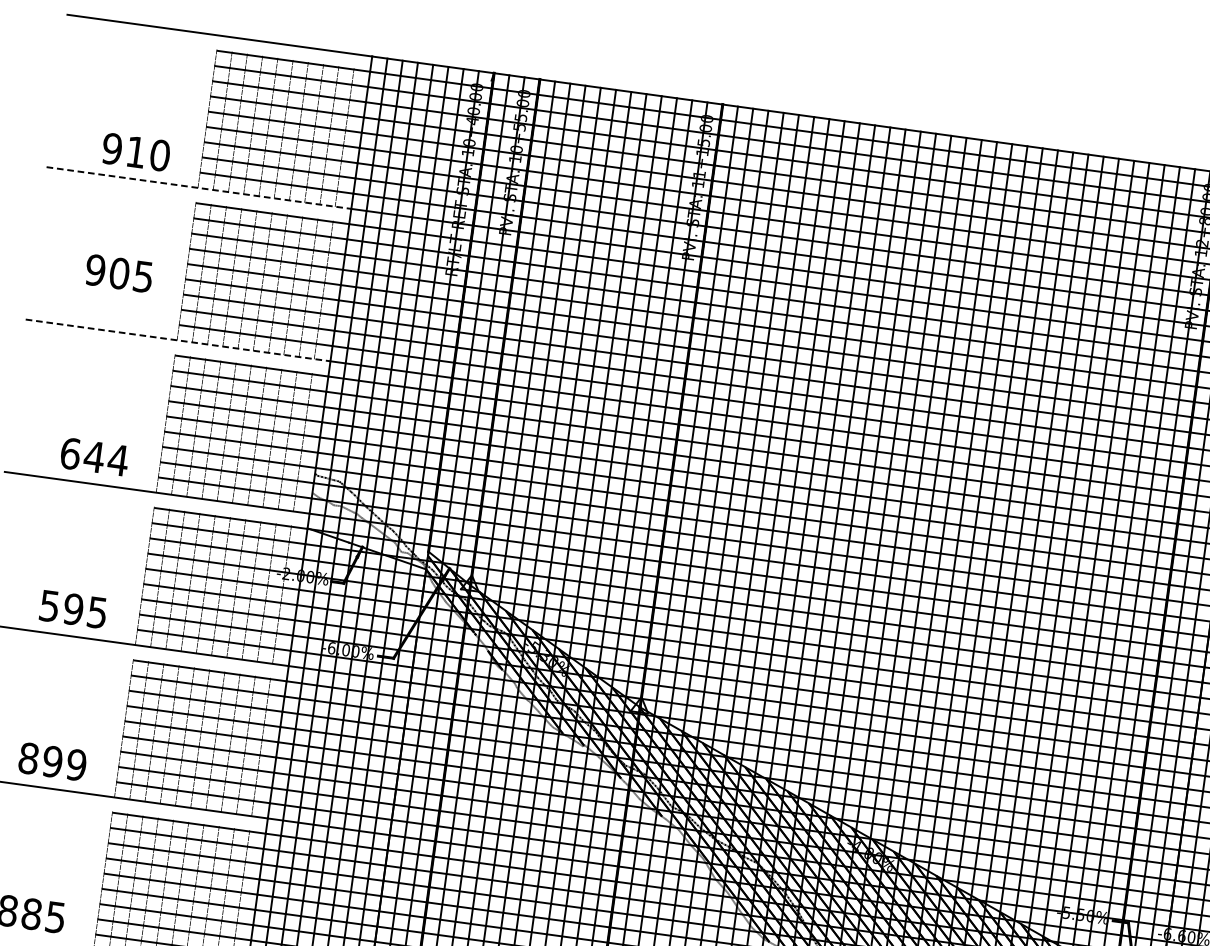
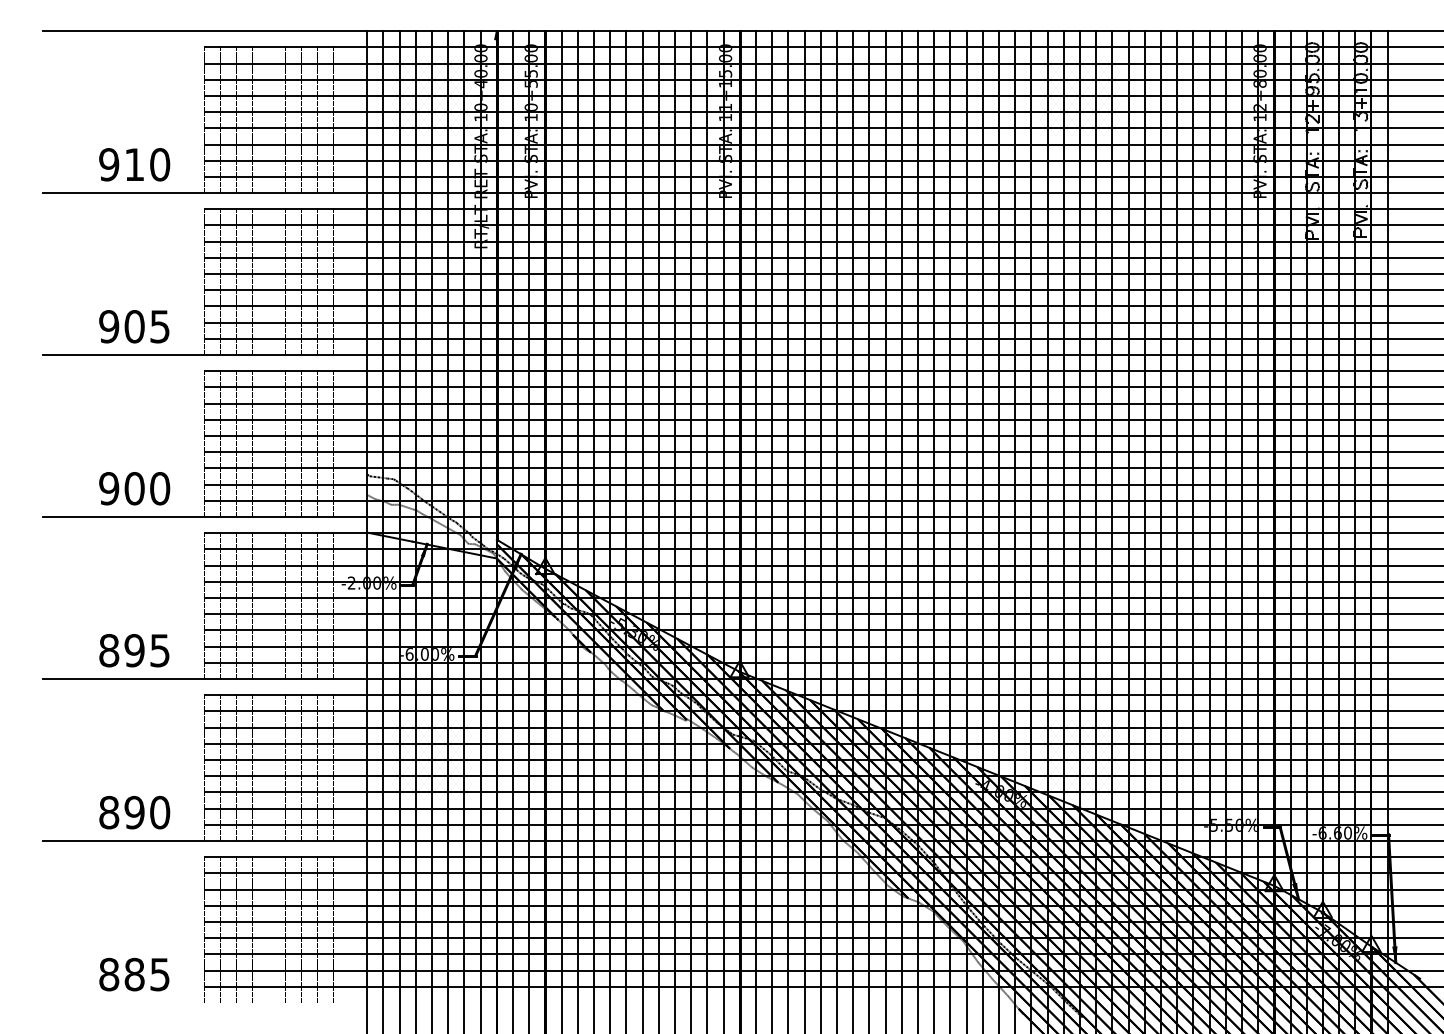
line: (199, 188) -> (205, 193), dashed -> solid
text: (119, 273) -> (134, 326), moved
line: (178, 340) -> (205, 355), dashed -> solid
text: (94, 456) -> (134, 488), 644 -> 900
text: (49, 606) -> (109, 650), 595 -> 895
text: (77, 765) -> (160, 812), 899 -> 890

